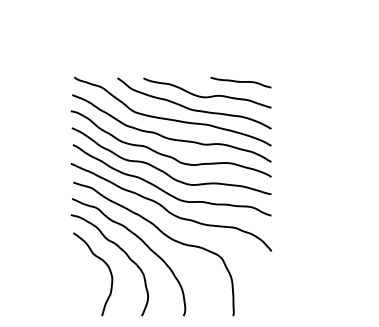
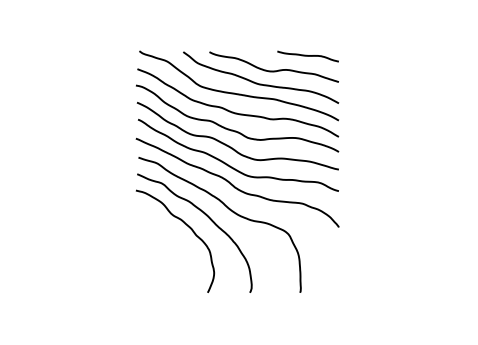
curve: (105, 265) -> (171, 241), removed

